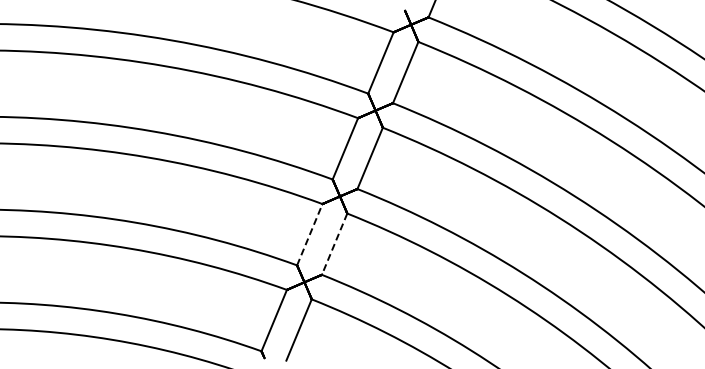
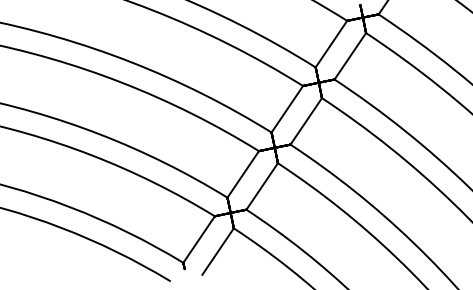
line: (310, 234) -> (243, 174), dashed -> solid
line: (334, 244) -> (262, 186), dashed -> solid

